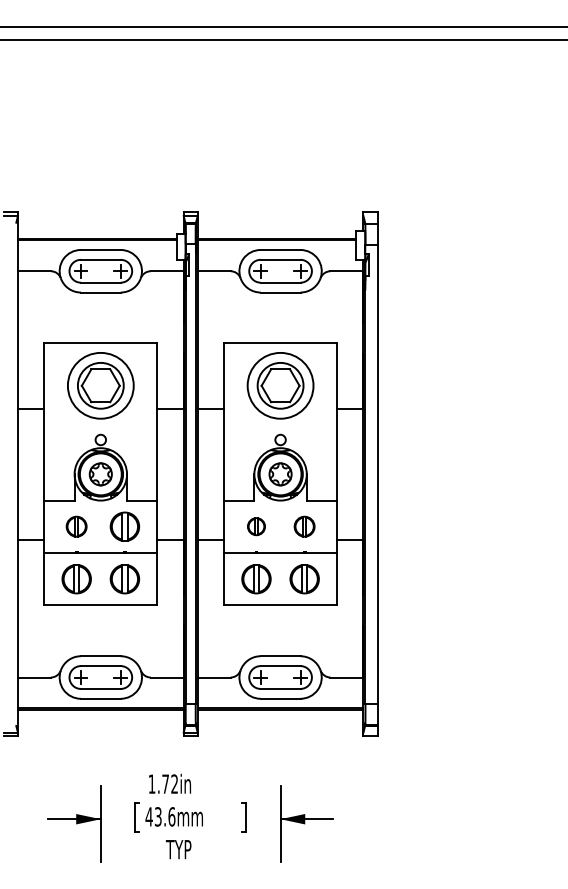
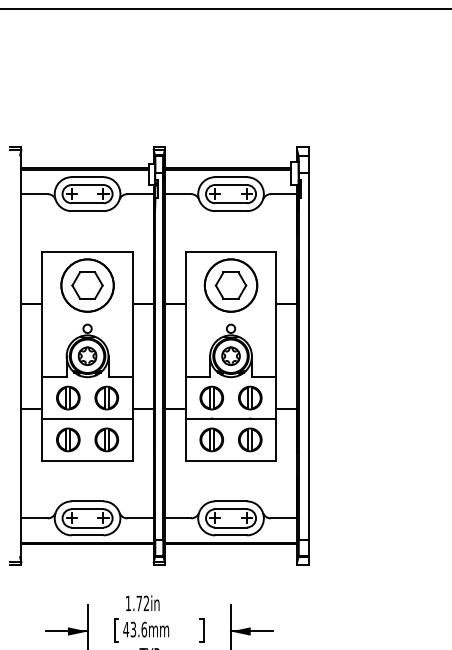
circle: (100, 385) -> (87, 285), size x1.43
circle: (280, 385) -> (230, 285), size x1.43
part: (76, 526) -> (68, 397), size x1.43
part: (256, 526) -> (211, 397), size x1.67
part: (304, 526) -> (250, 397), size x1.43

